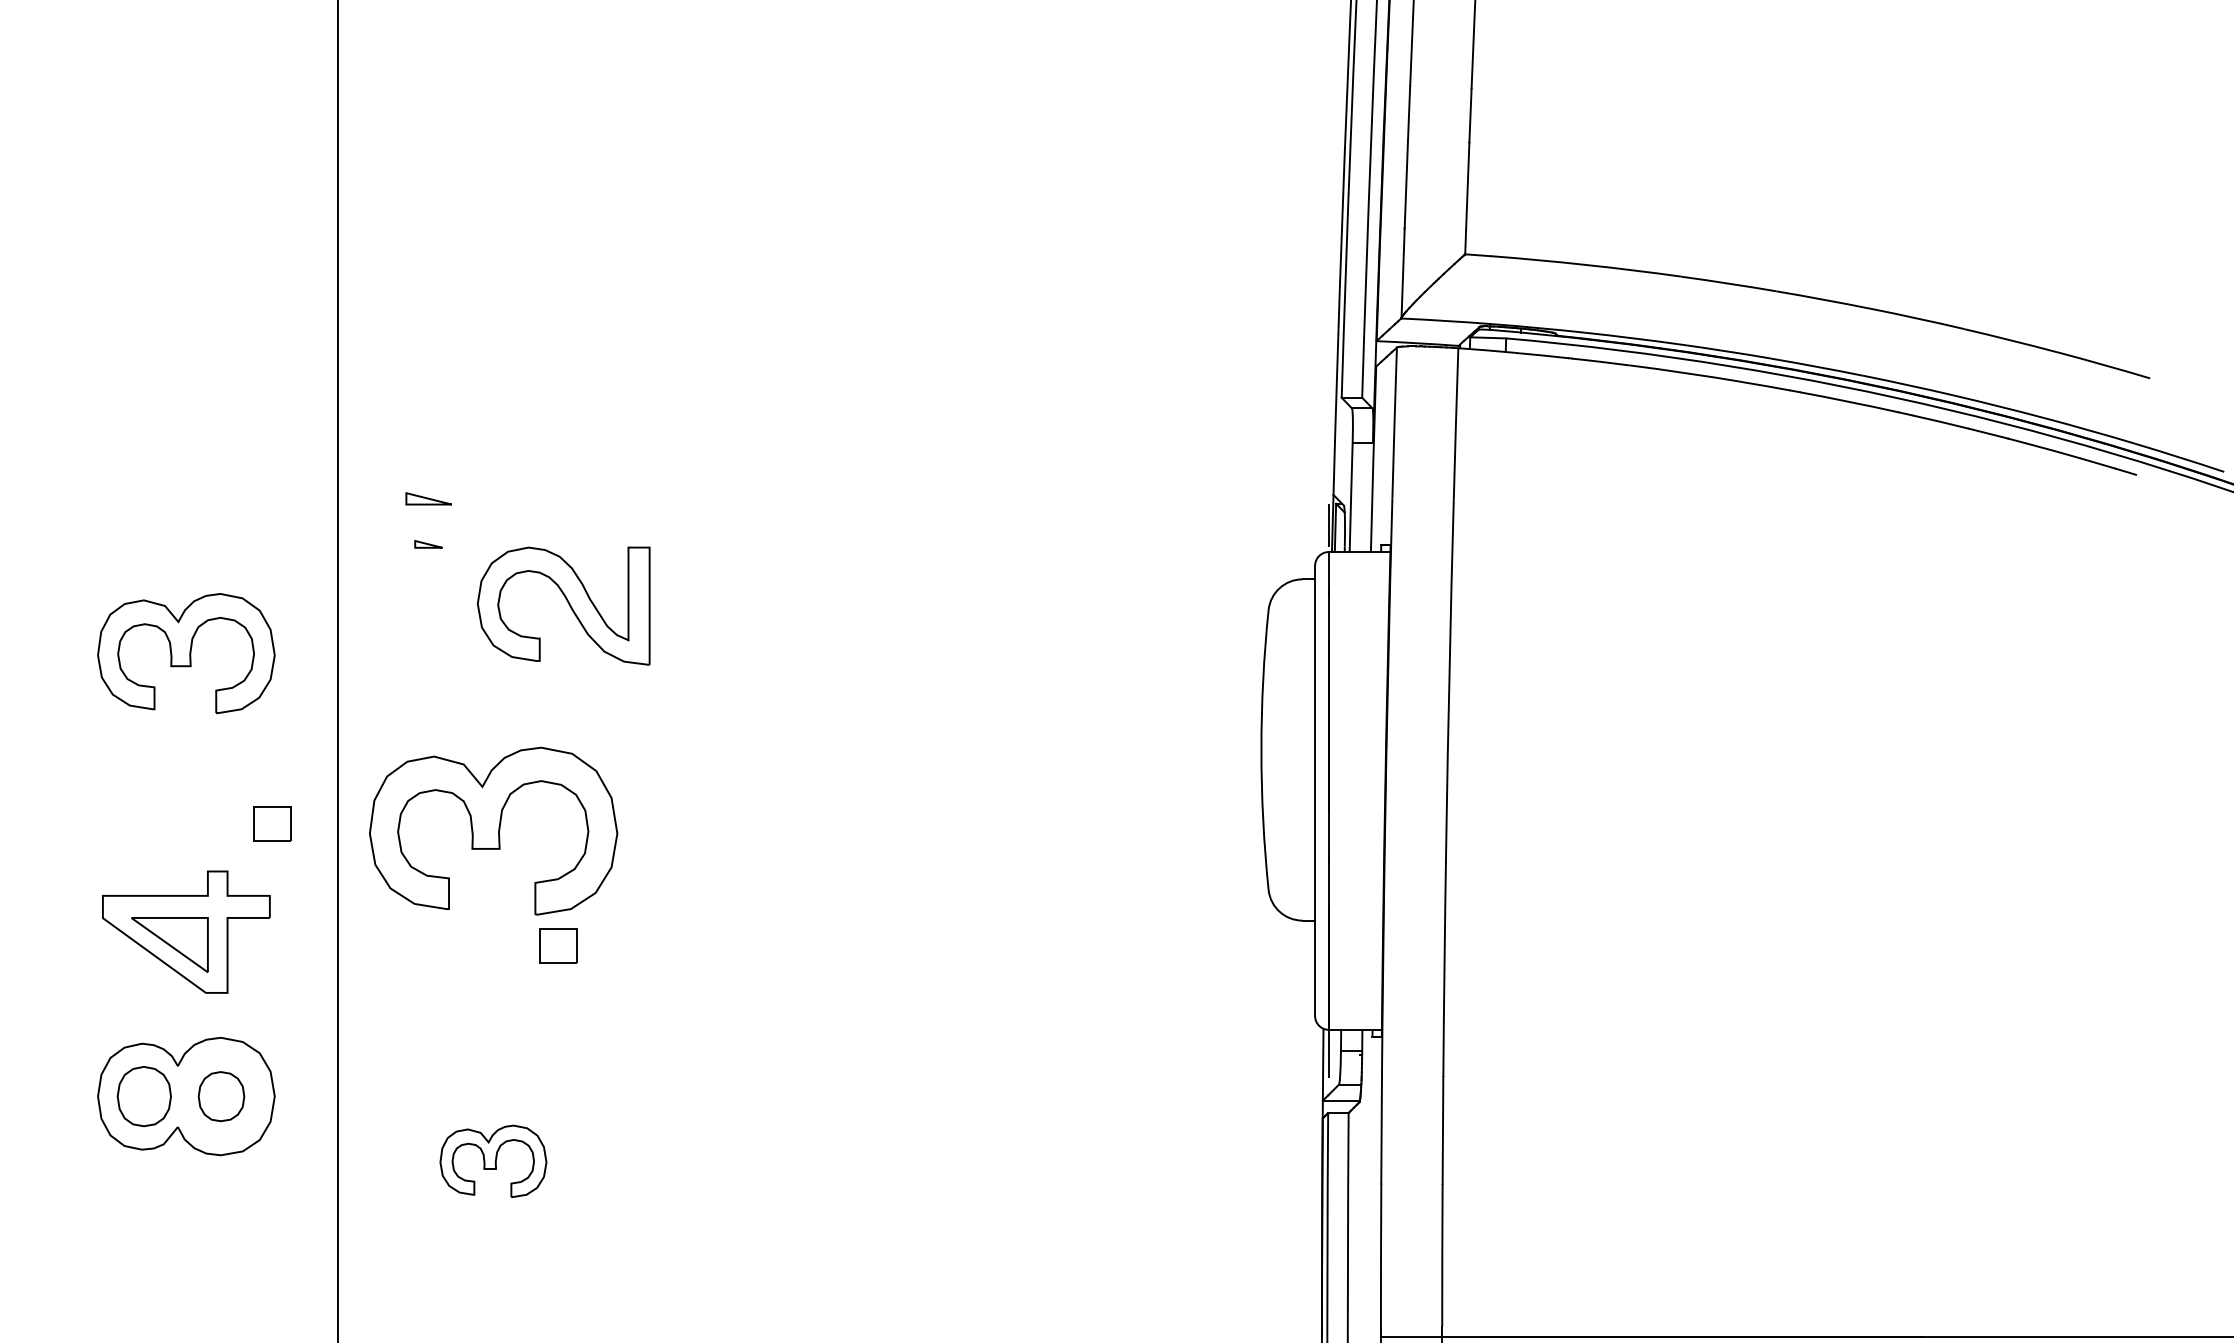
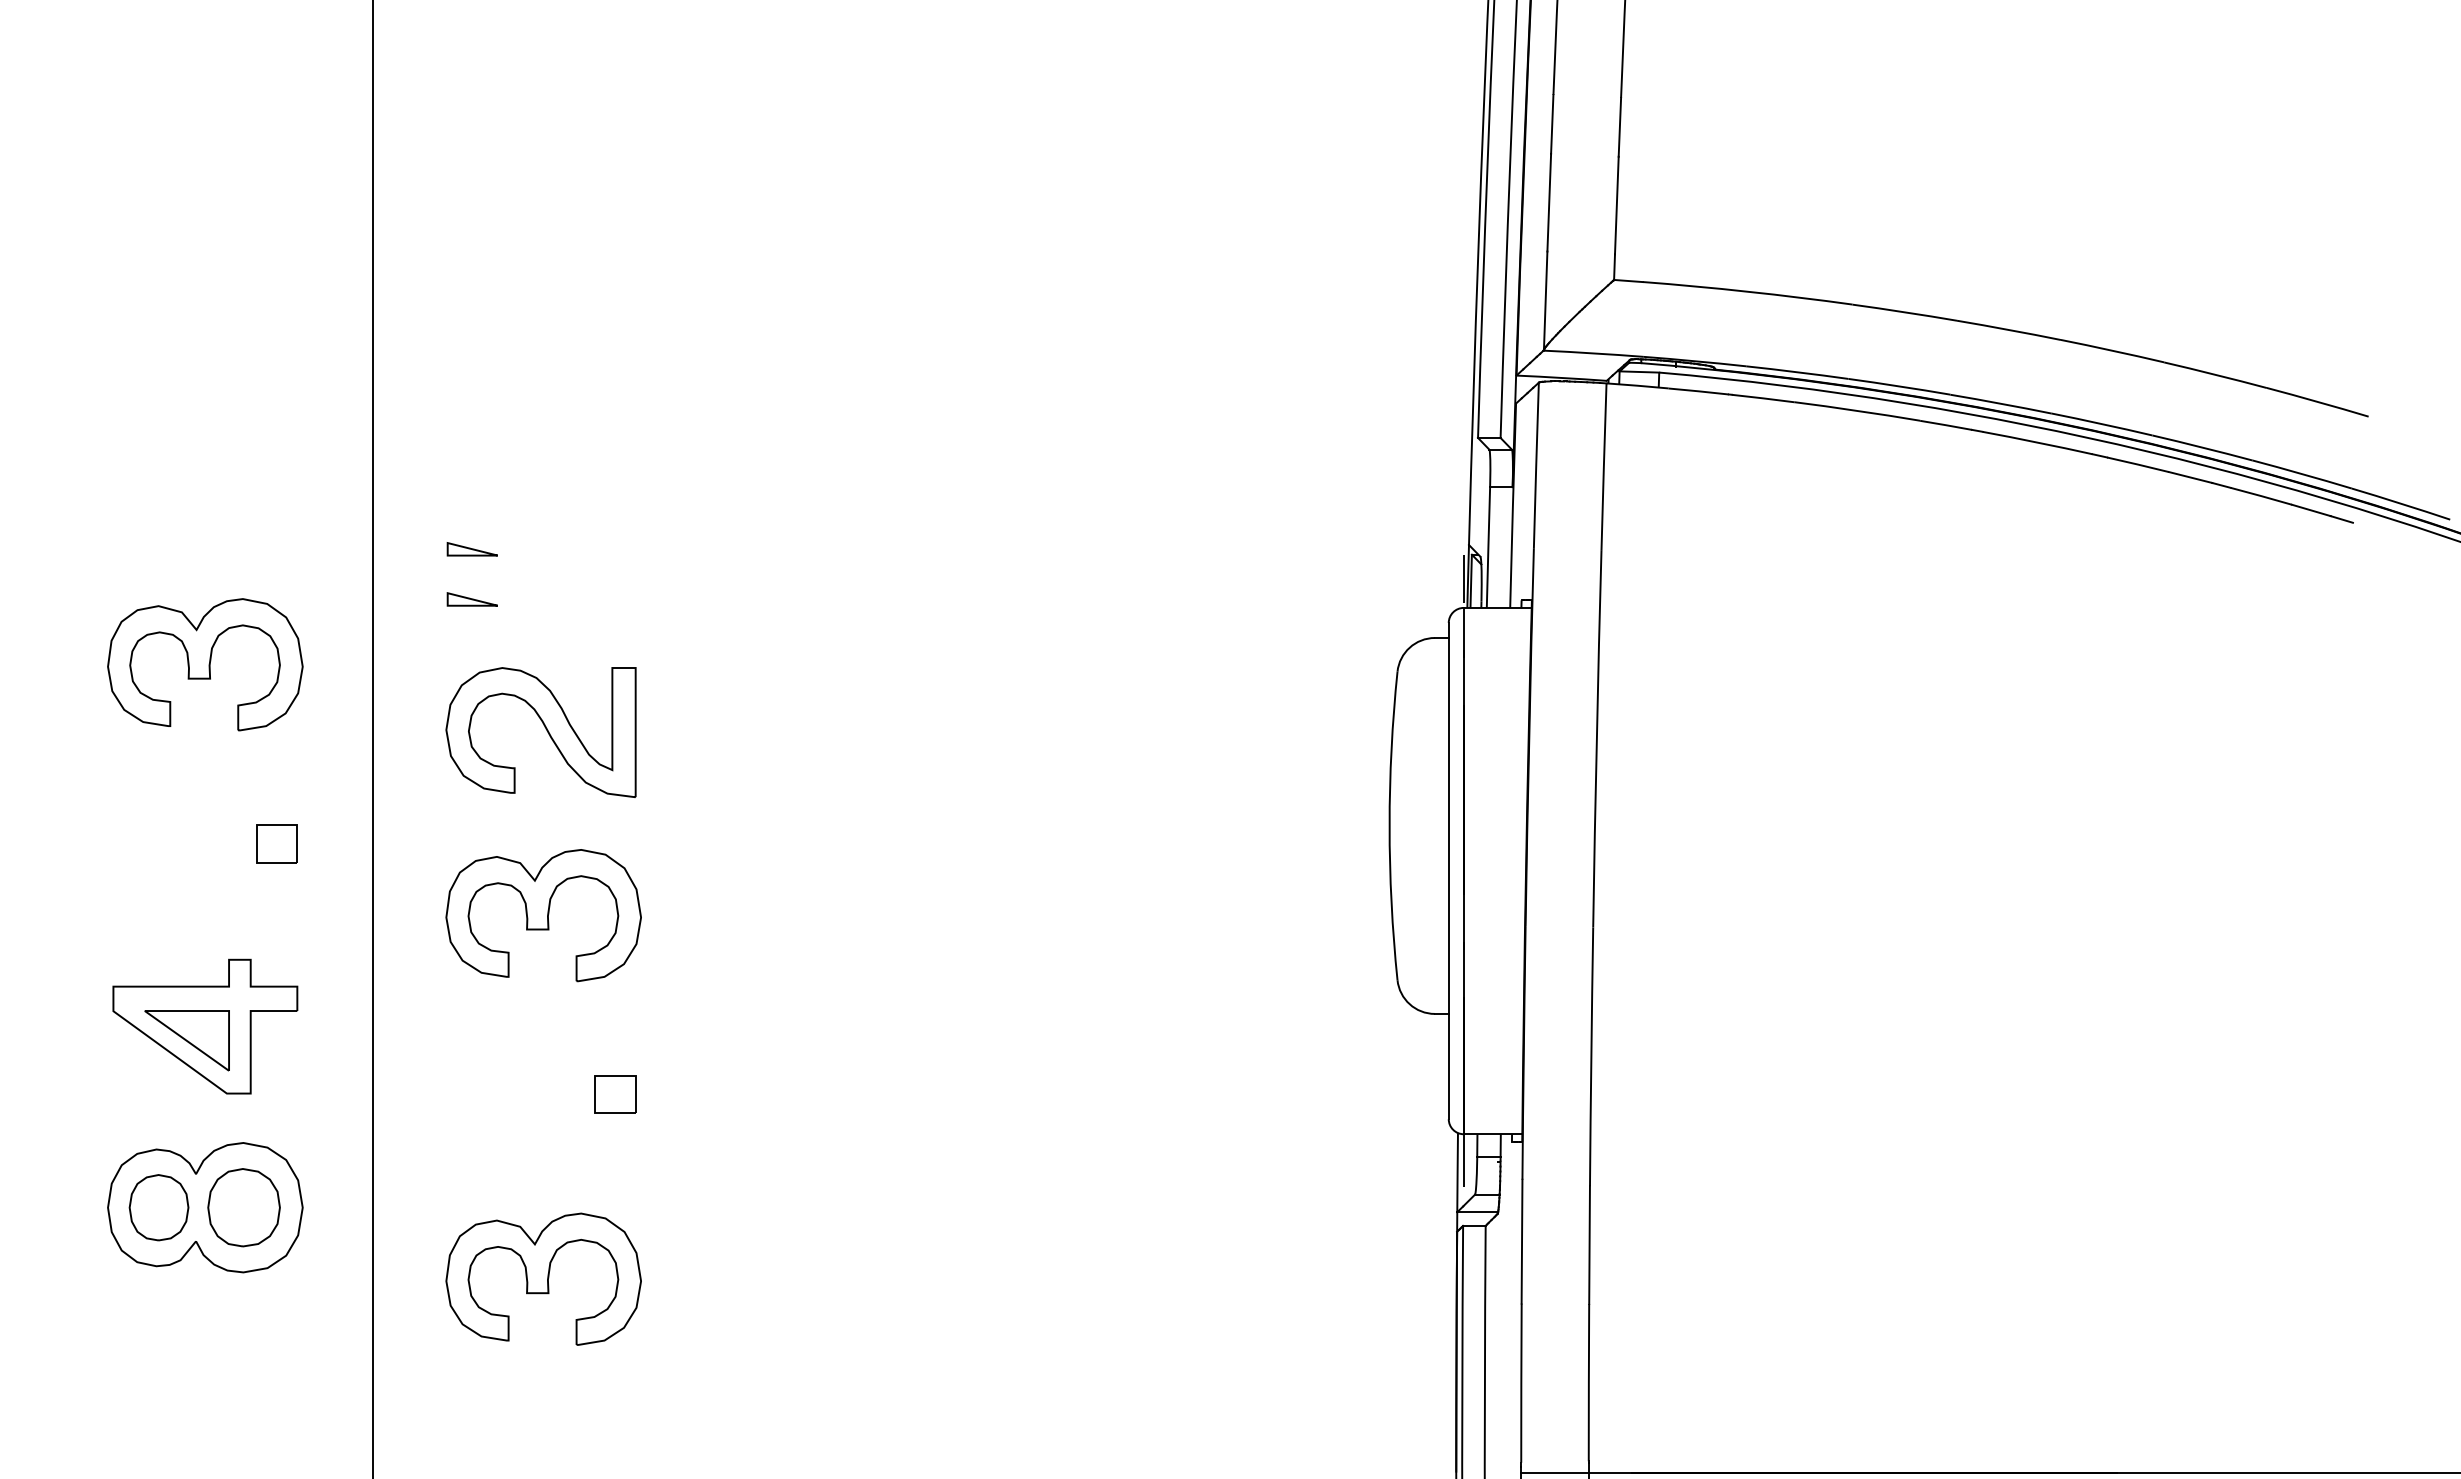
part: (427, 544) -> (471, 599), size x1.67
part: (563, 606) -> (540, 732), moved
part: (186, 653) -> (205, 664), moved
part: (271, 823) -> (276, 843), moved
part: (493, 831) -> (543, 915), size x0.71
part: (558, 945) -> (615, 1094), moved
part: (221, 1096) -> (243, 1207), size x1.43
part: (493, 1160) -> (543, 1278), size x1.67

